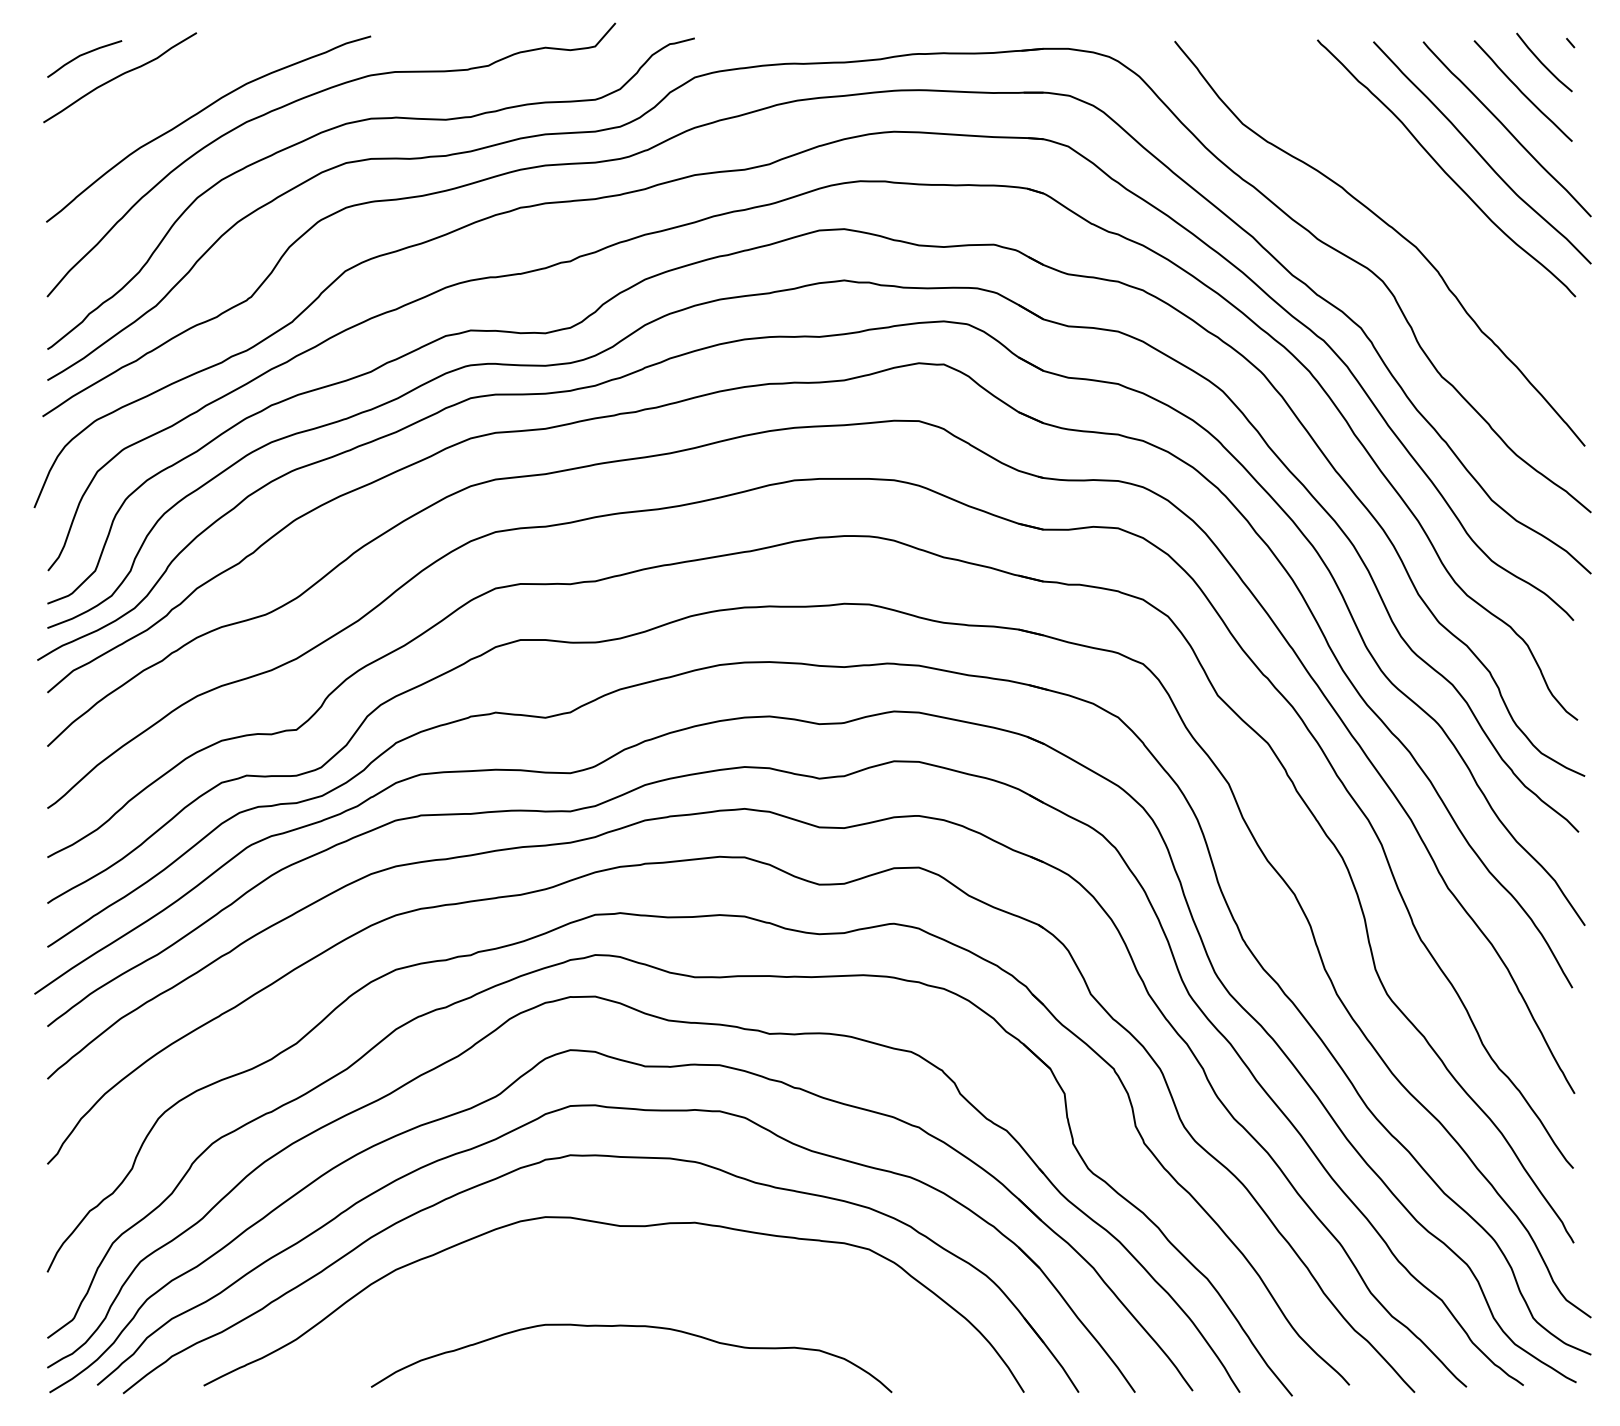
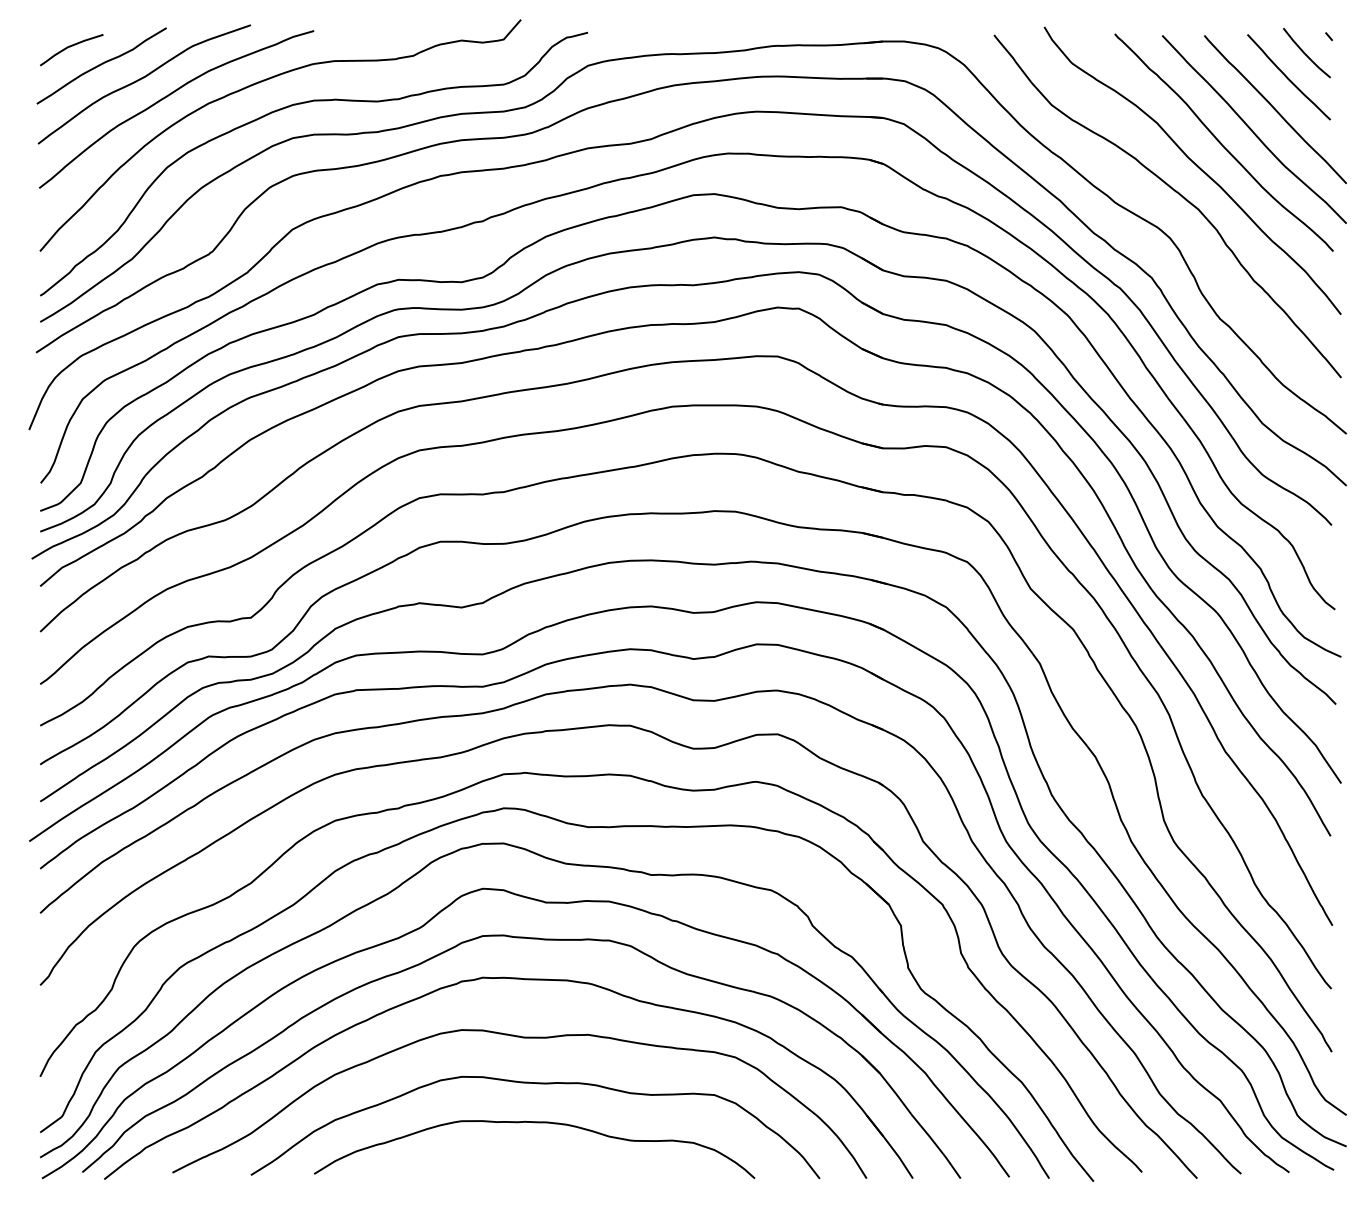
curve: (165, 94) -> (140, 80), added
curve: (1413, 196) -> (1196, 166), added
curve: (635, 1281) -> (537, 1084), added

